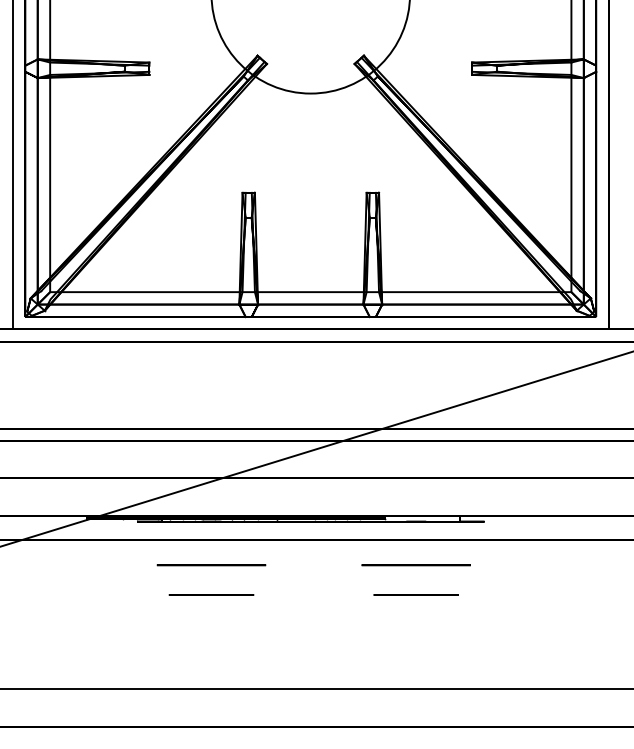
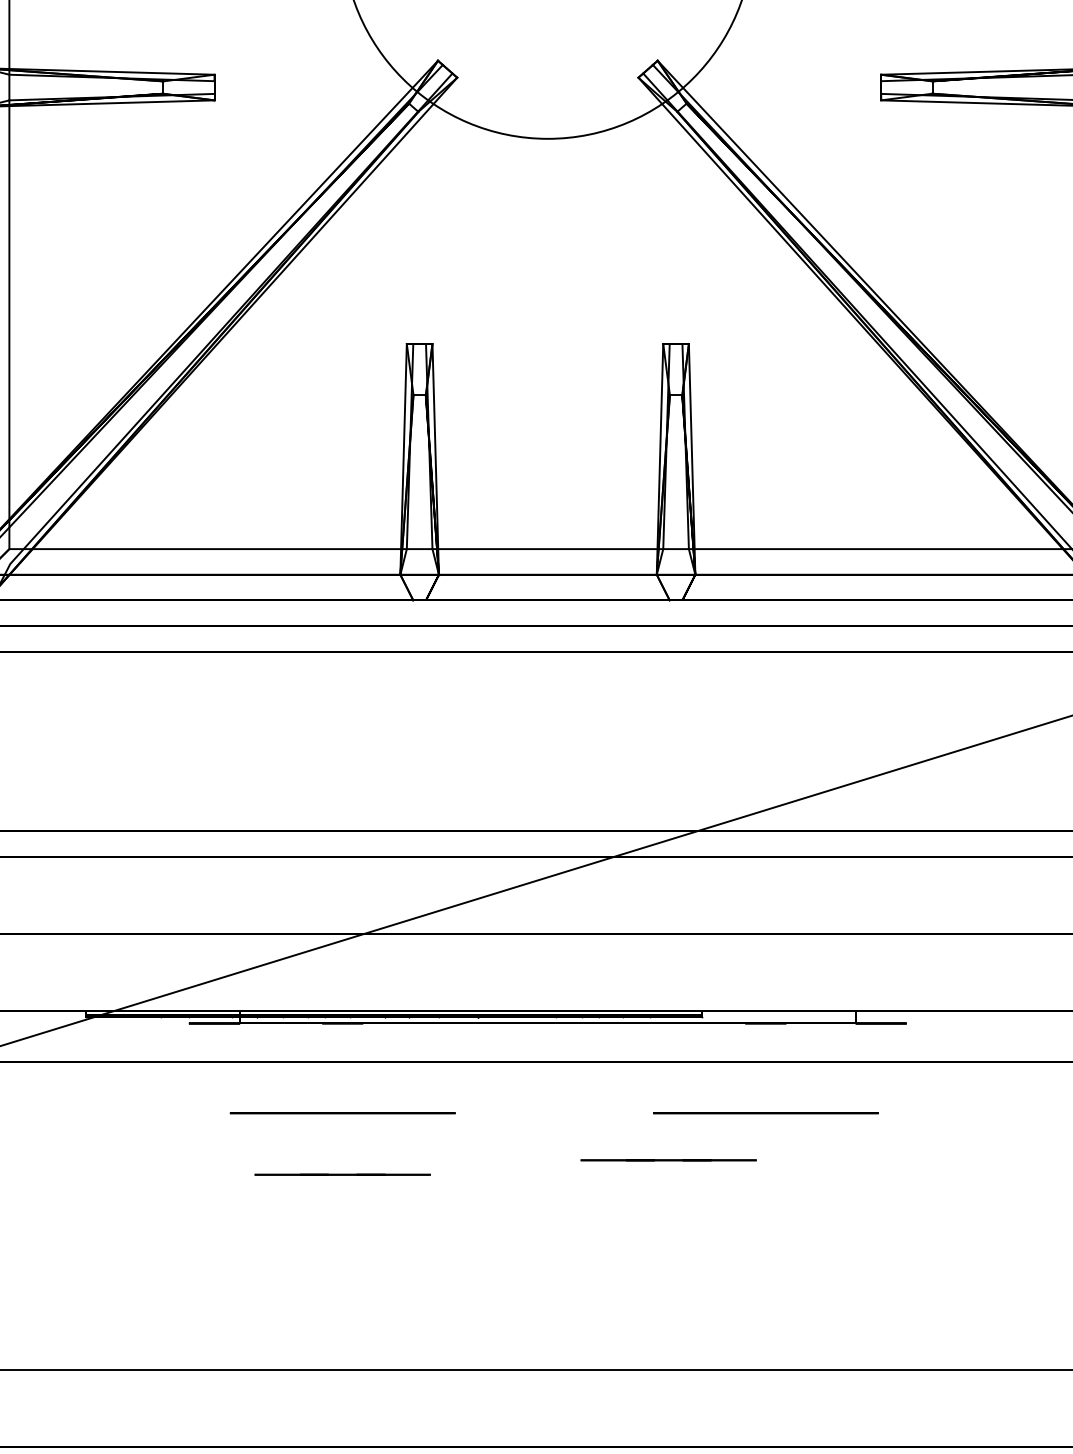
line: (415, 594) -> (667, 1159), moved

